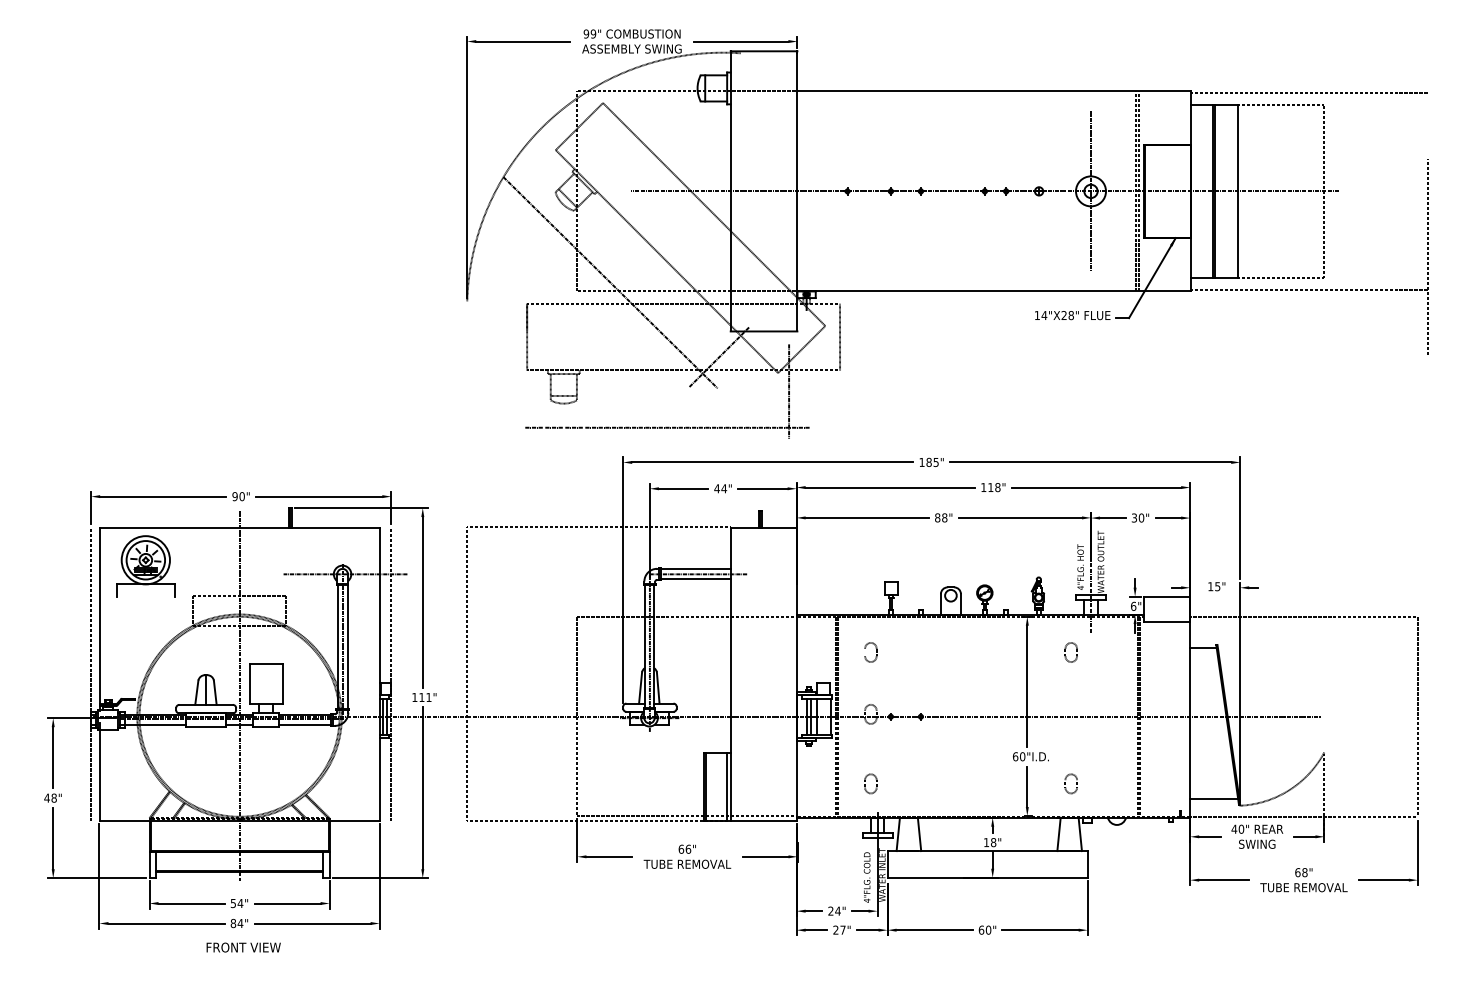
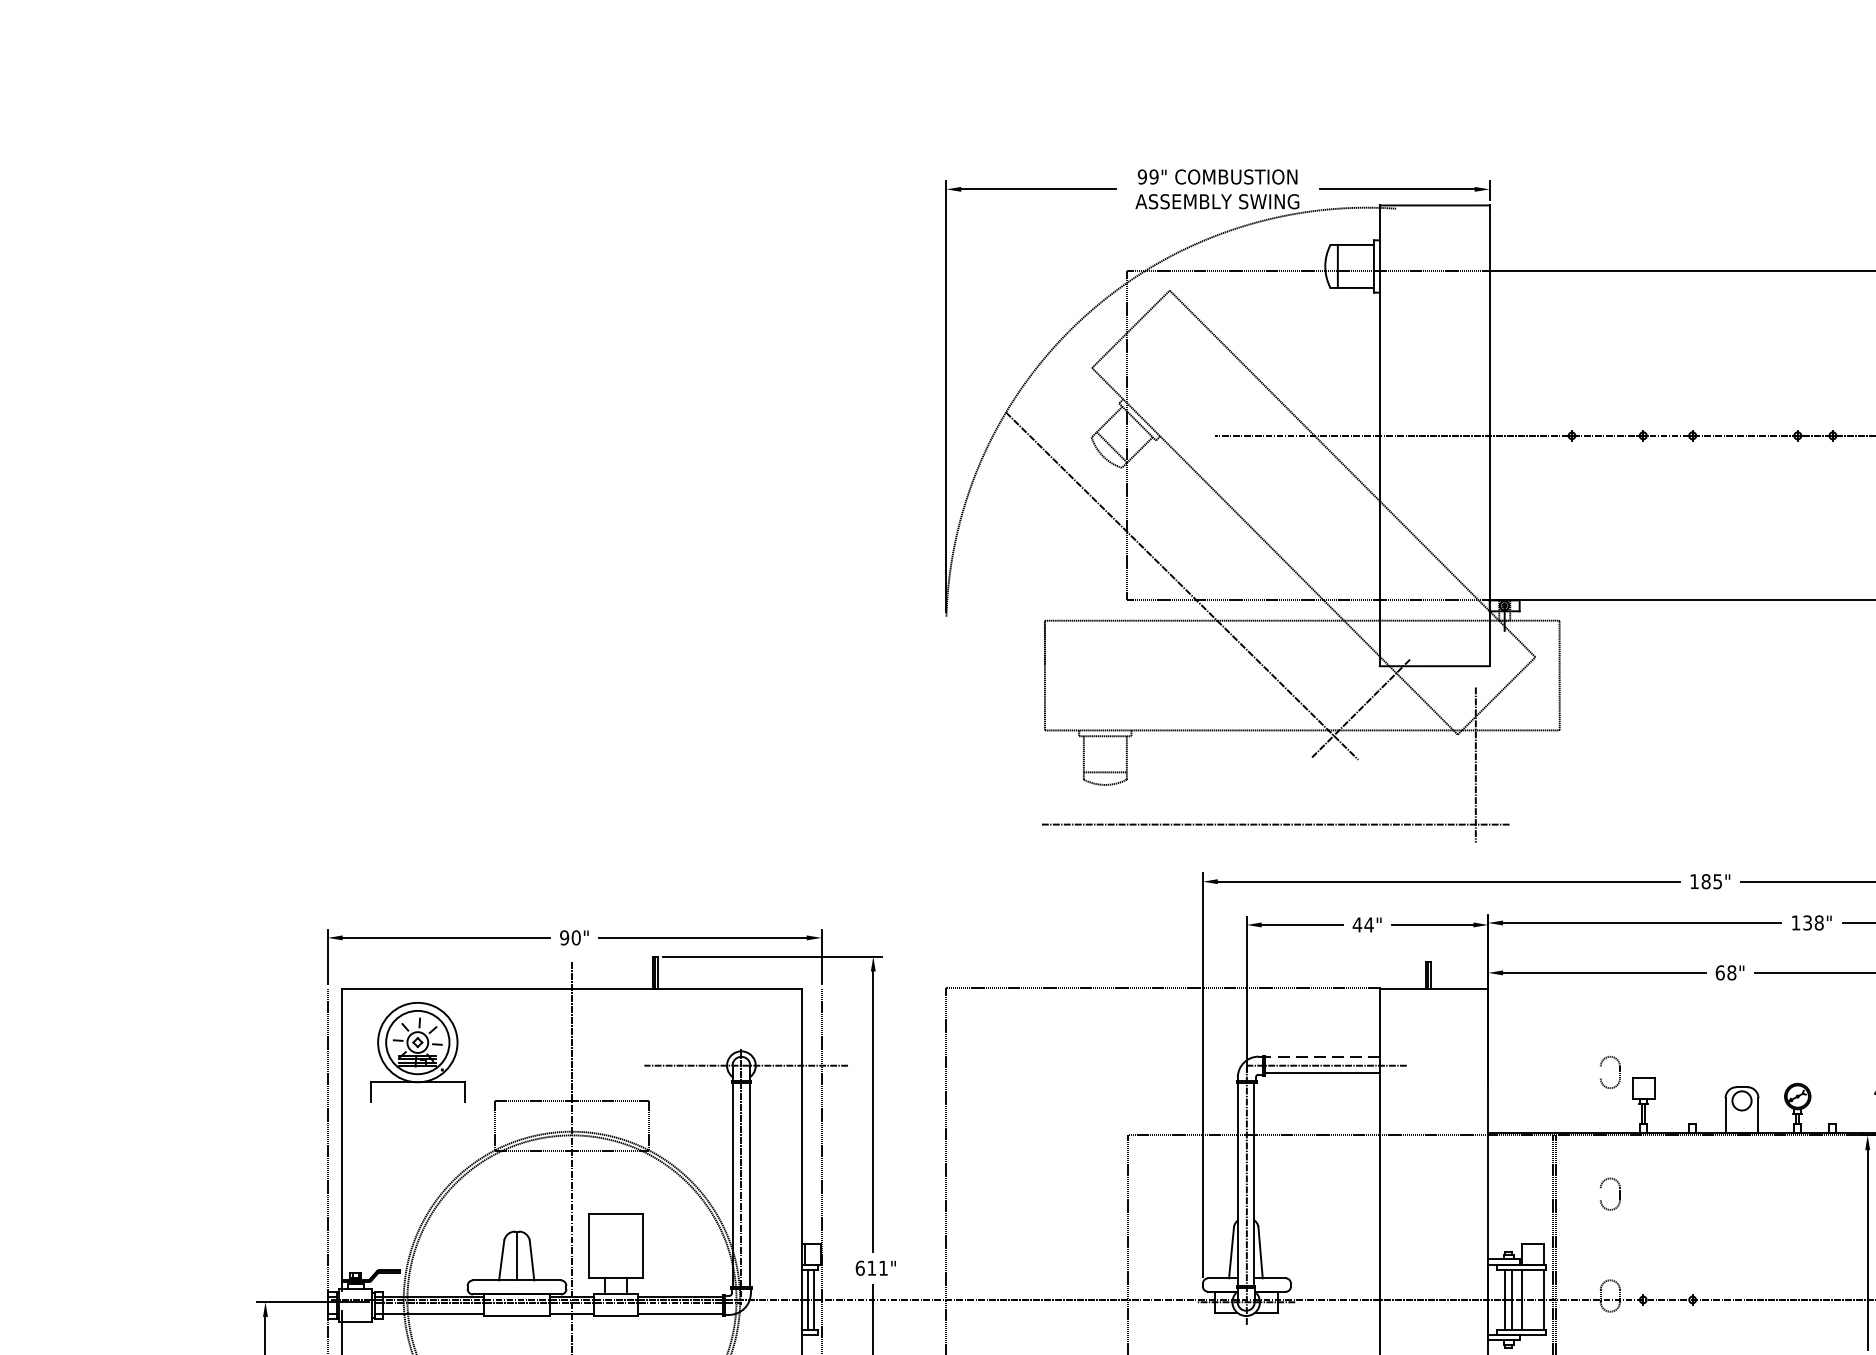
text: (990, 487) -> (1807, 922), 118" -> 138"
text: (937, 517) -> (1719, 972), 88" -> 68"
line: (695, 569) -> (1321, 1057), solid -> dashed
part: (870, 578) -> (1609, 1072), added
text: (414, 697) -> (859, 1268), 111" -> 611"

